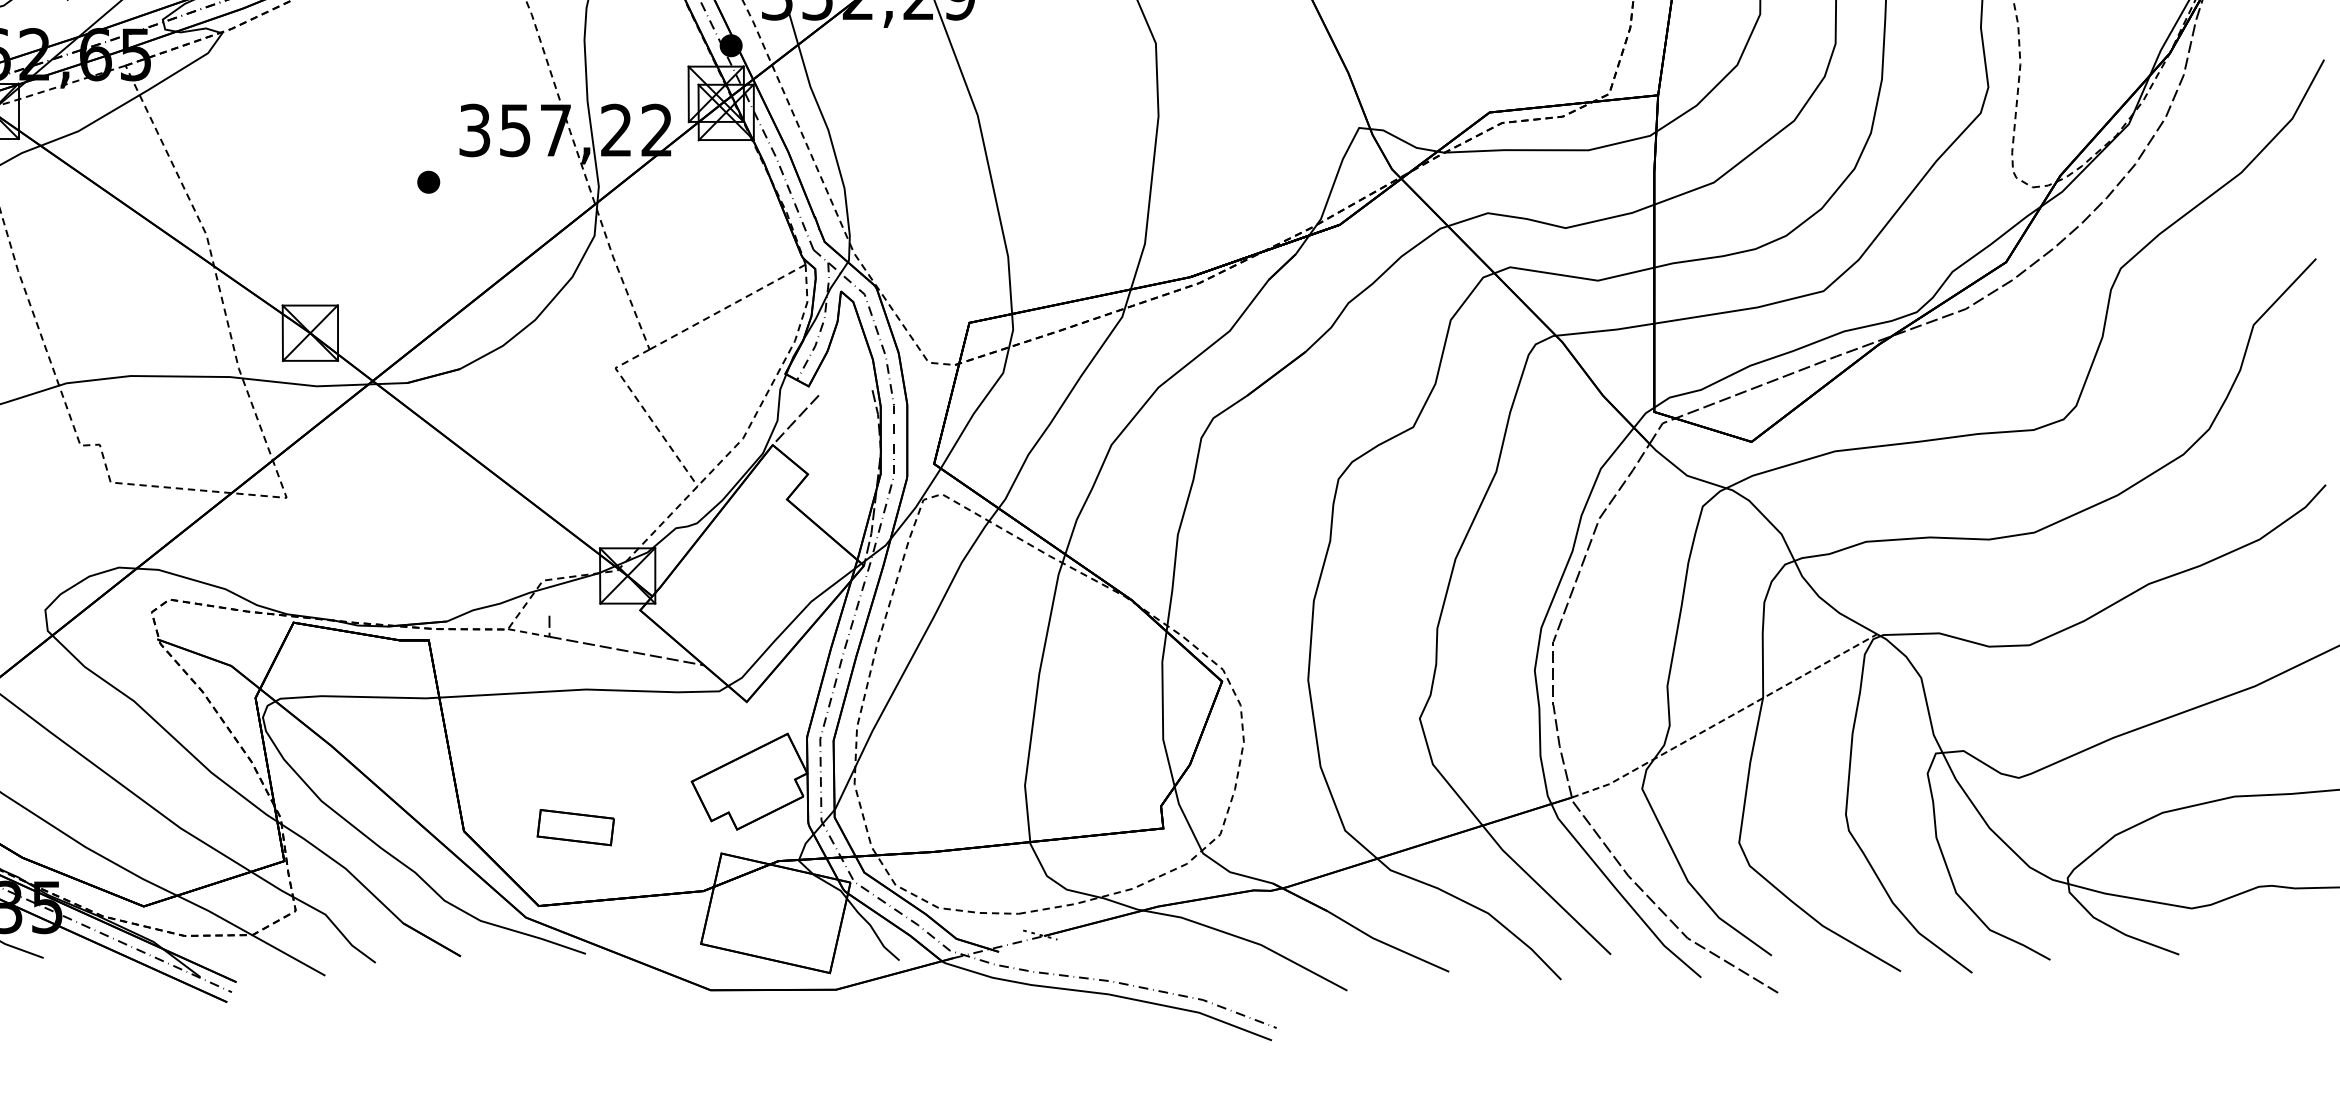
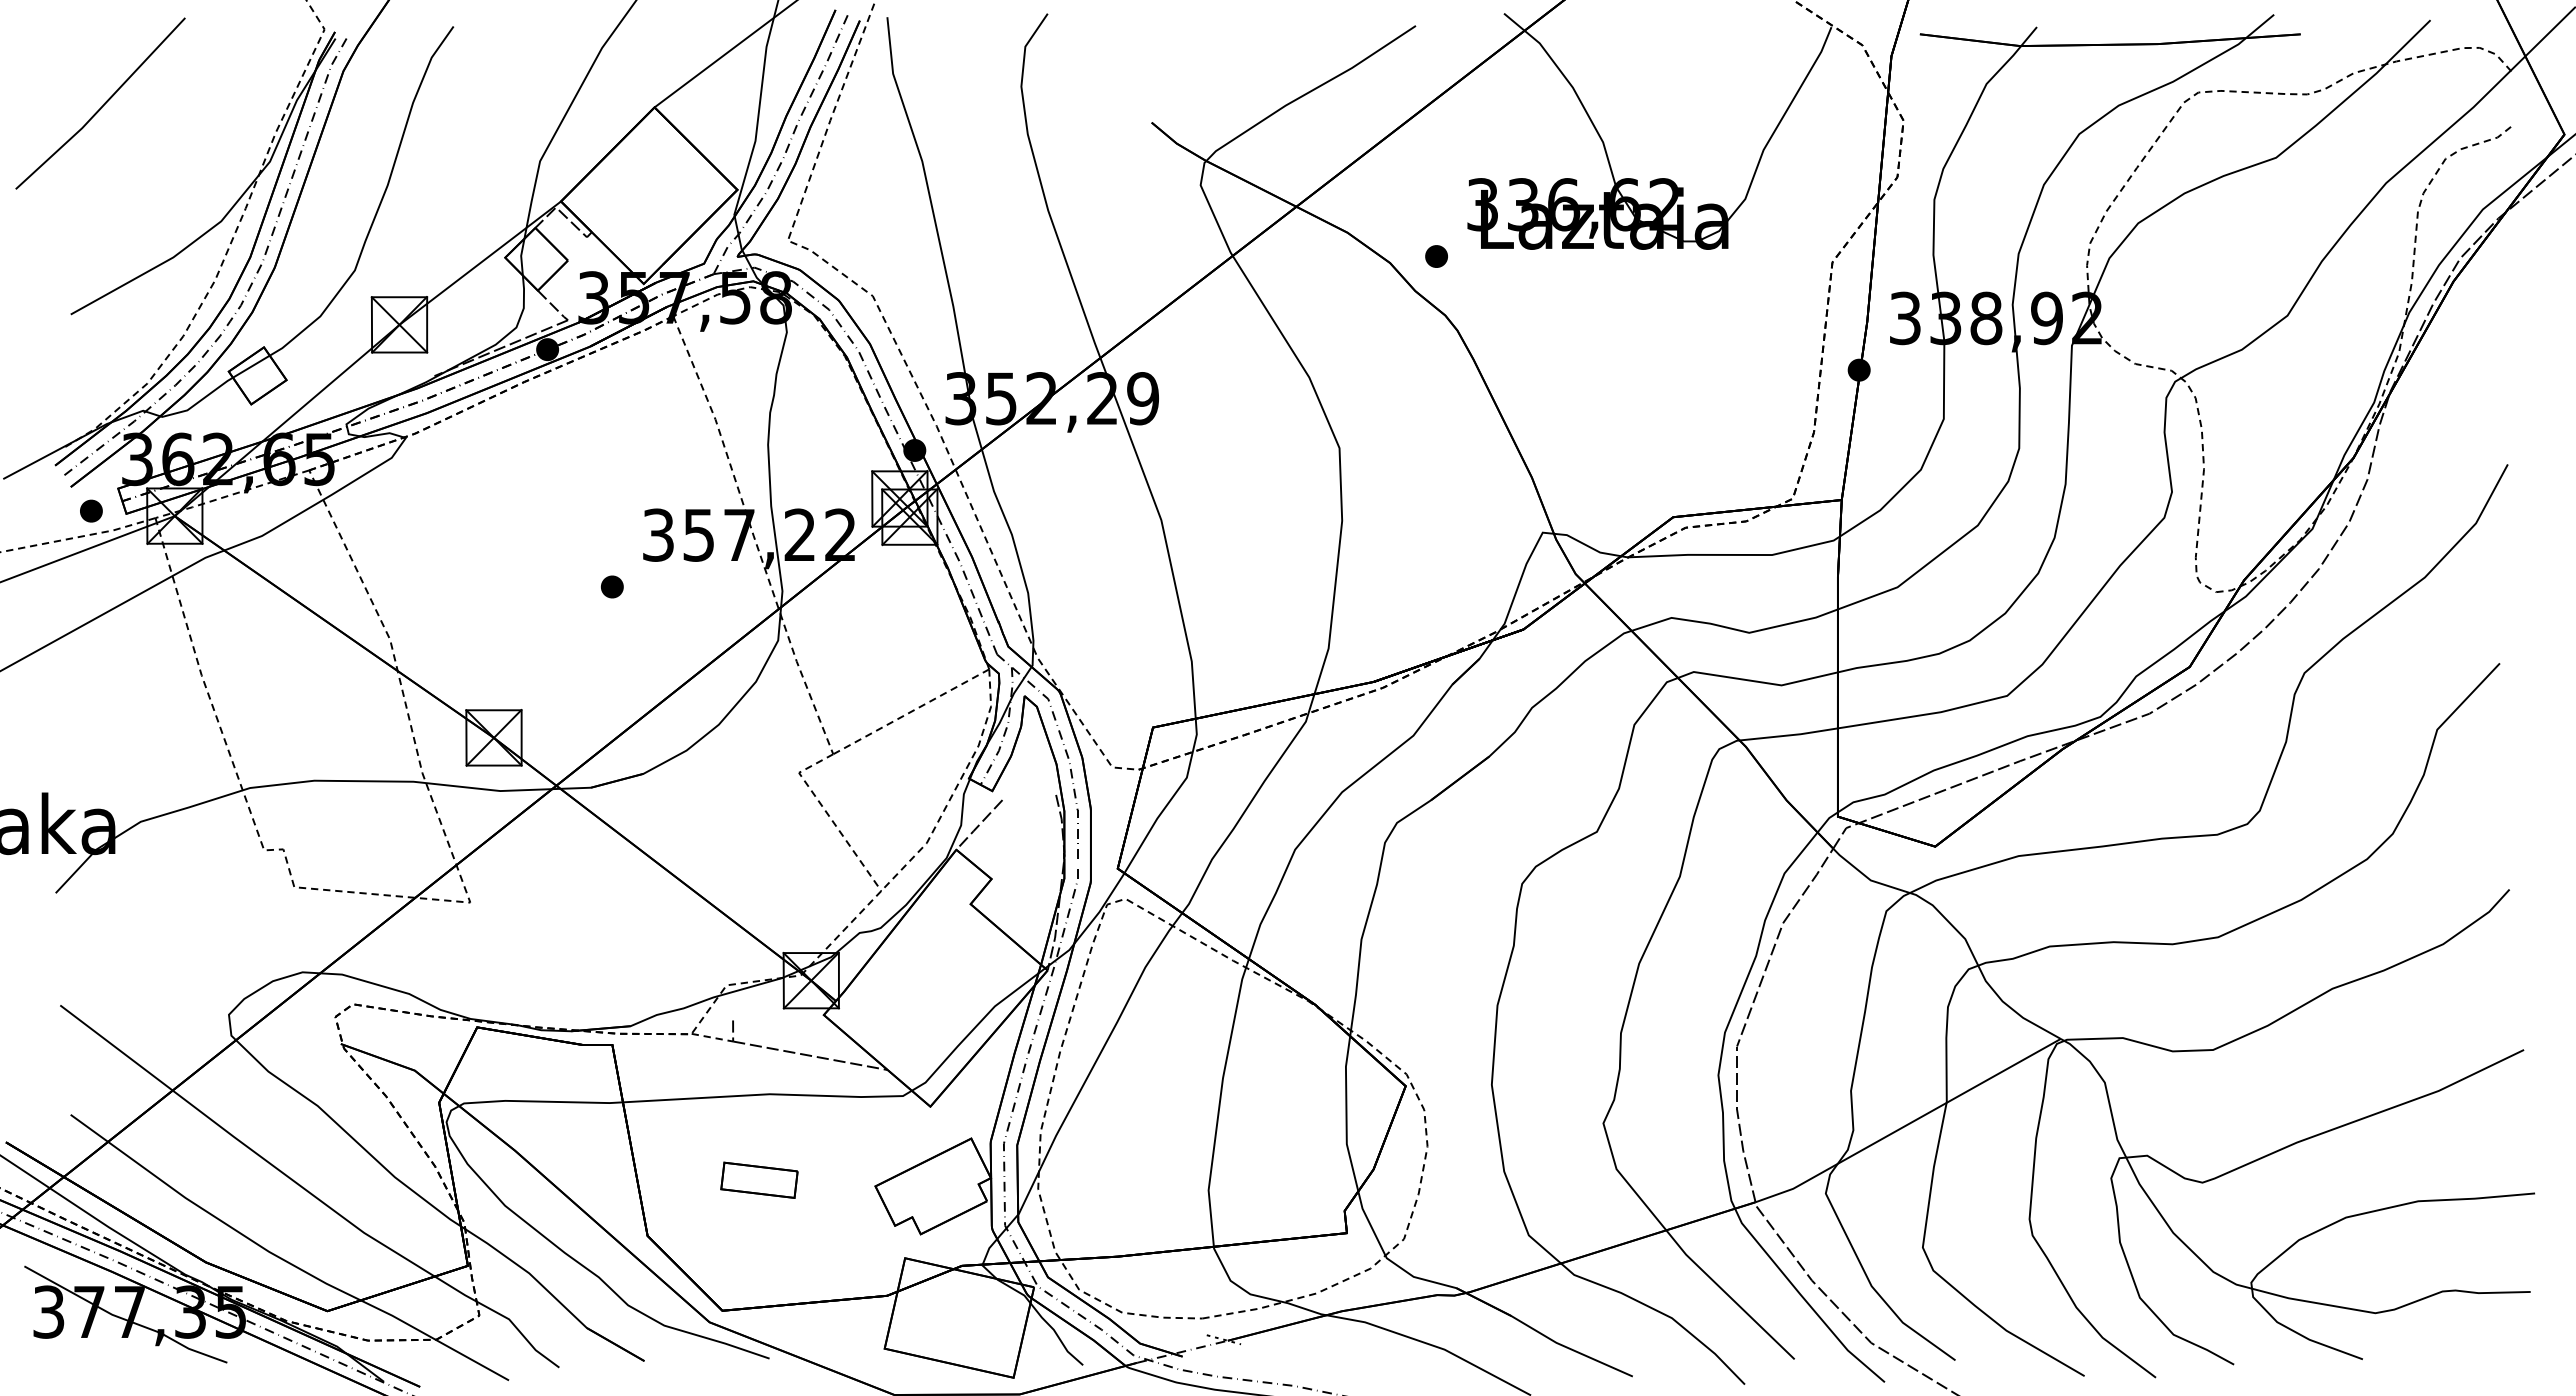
line: (1725, 718) -> (1909, 1123), dashed -> solid
part: (575, 826) -> (759, 1179), moved

